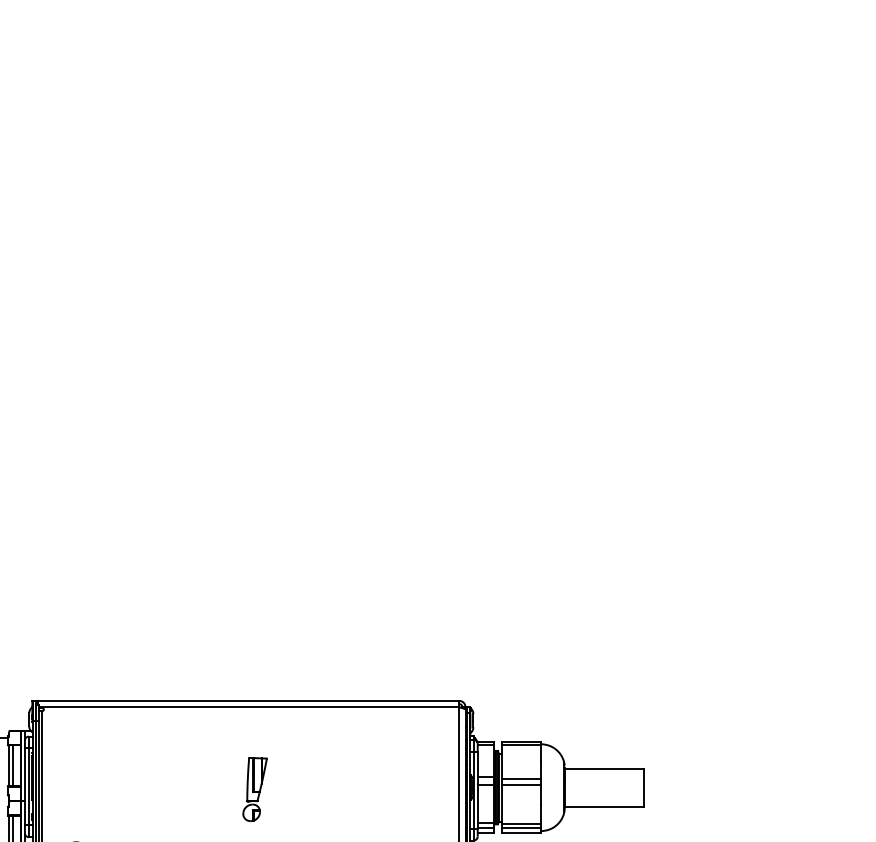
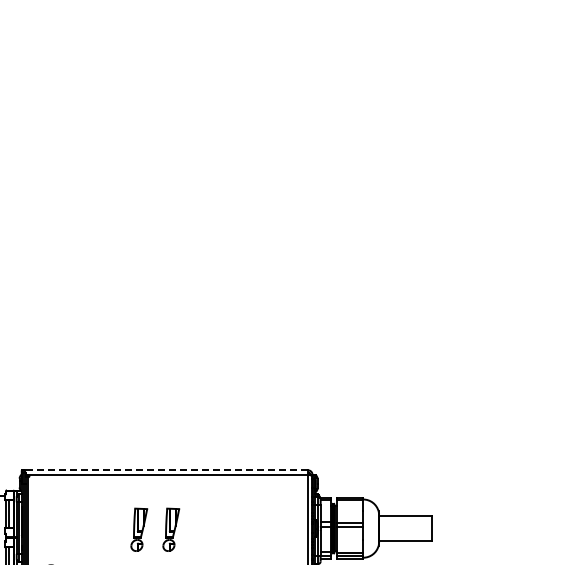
line: (249, 701) -> (167, 470), solid -> dashed
part: (207, 788) -> (139, 529), added

